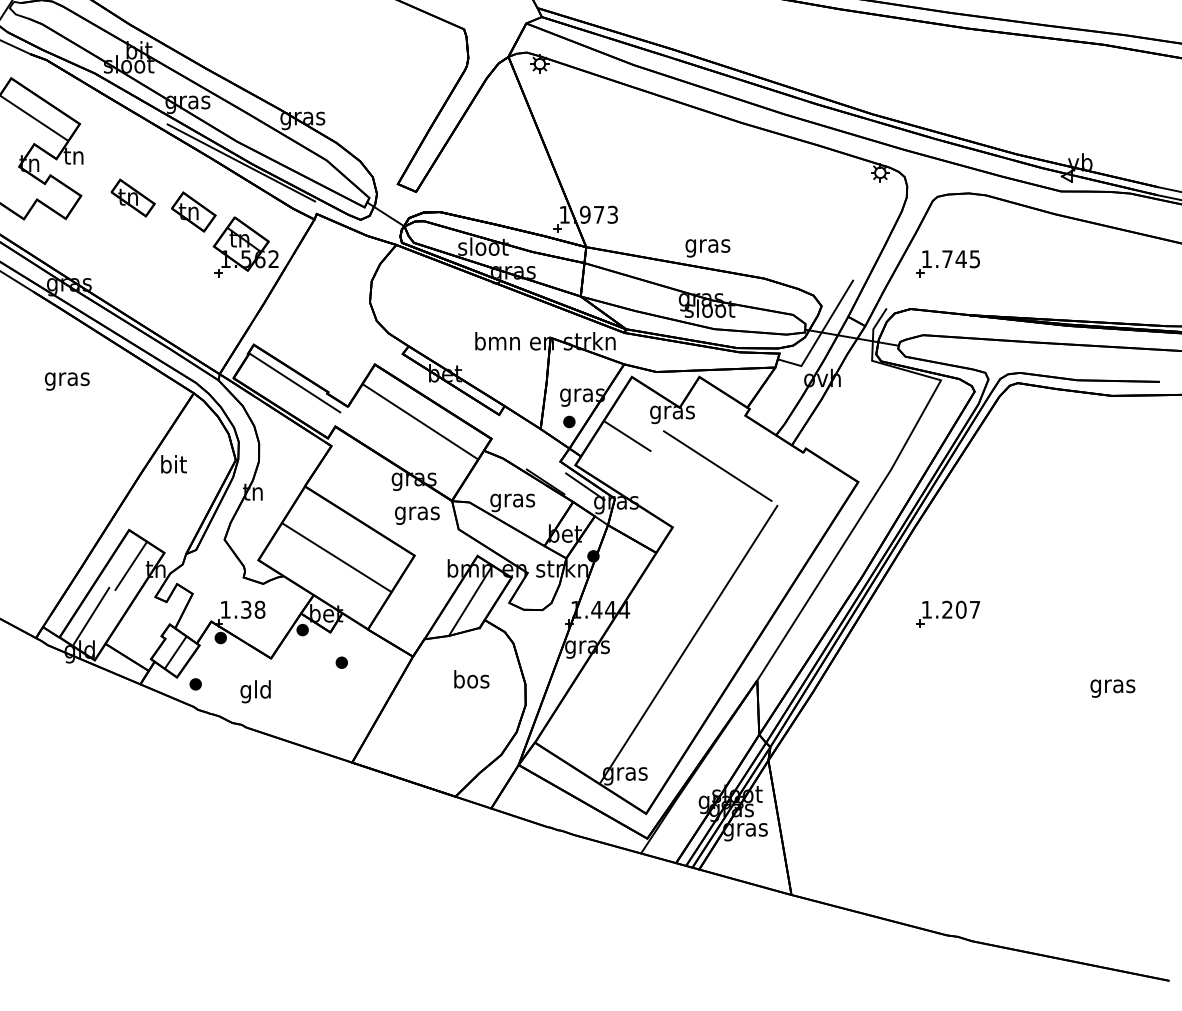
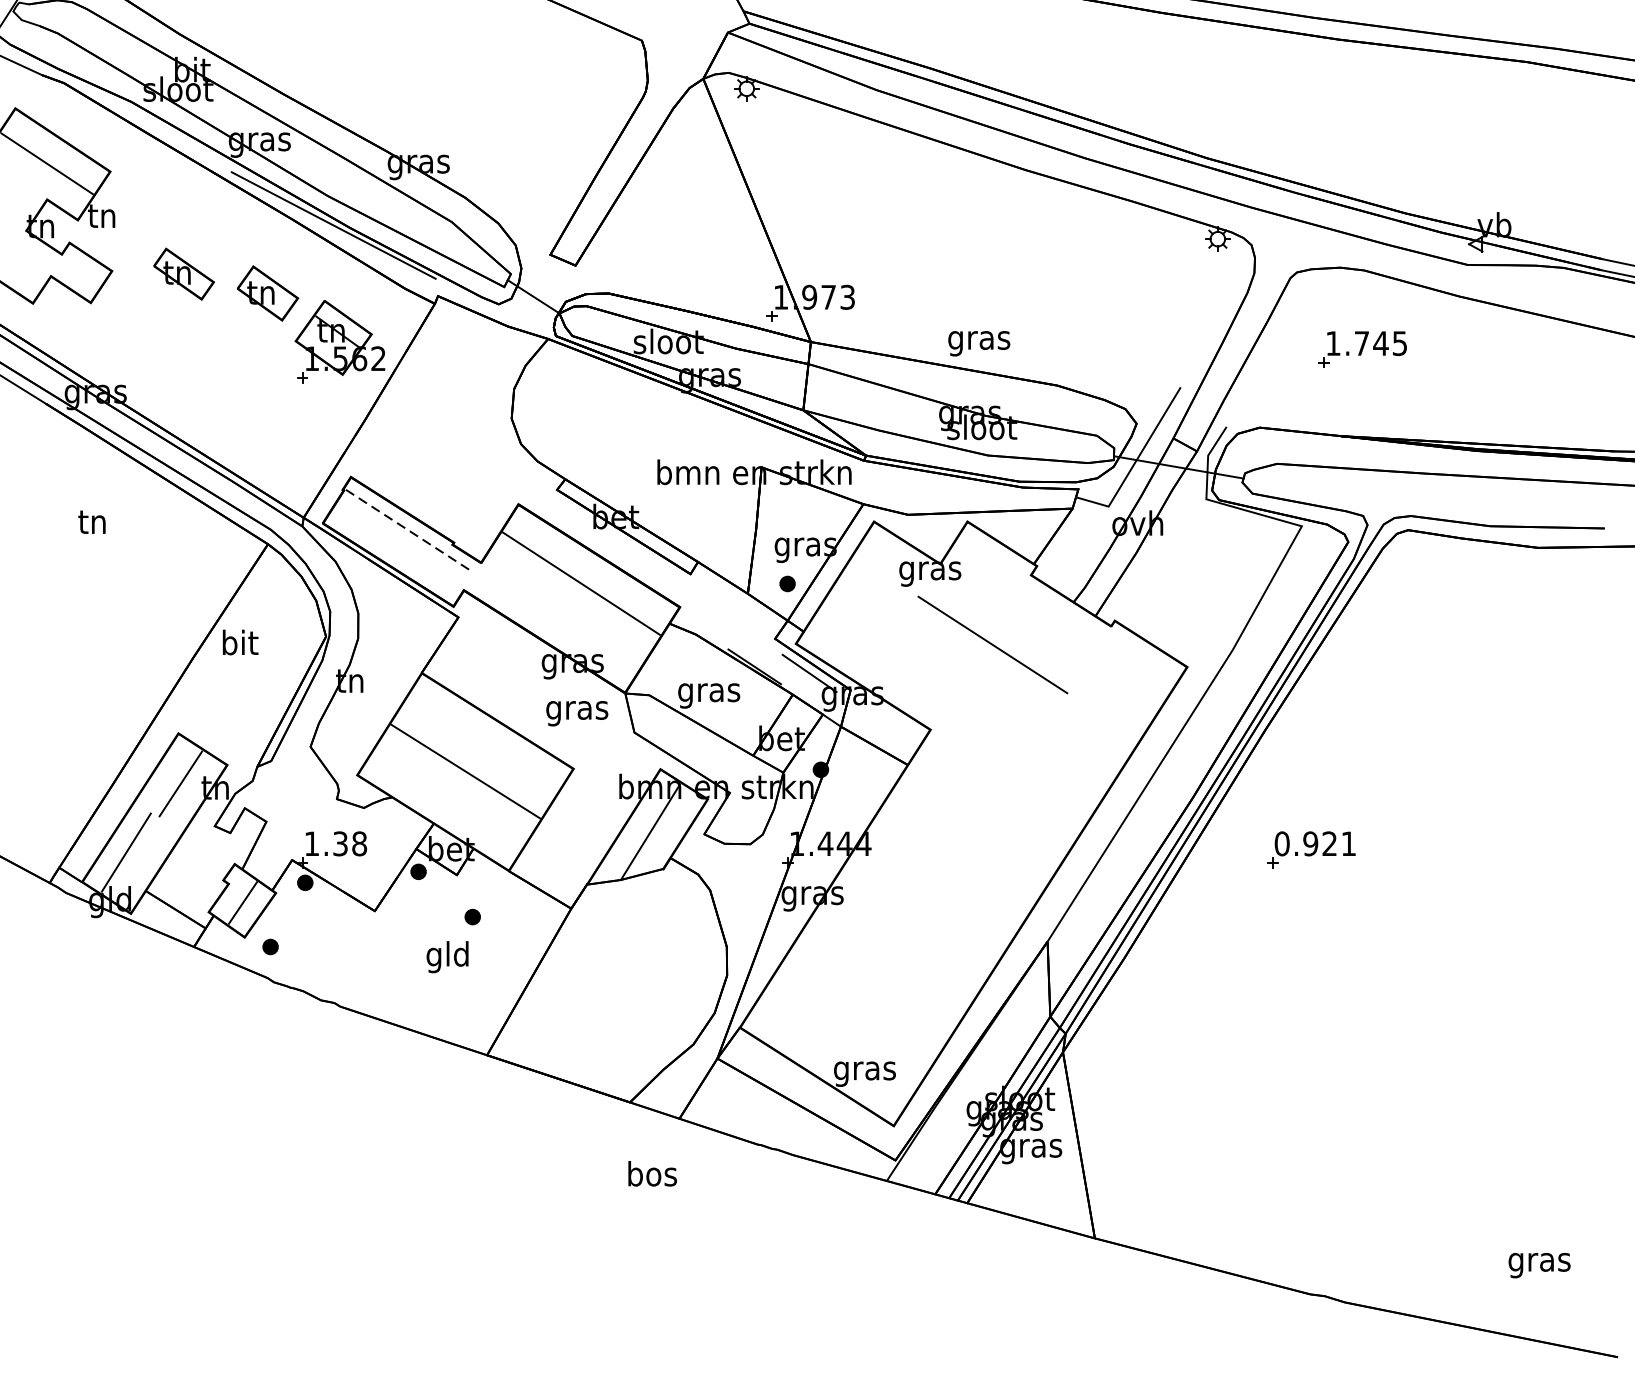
part: (947, 263) -> (1361, 349), moved
text: (67, 379) -> (93, 525), gras -> tn
line: (295, 383) -> (408, 530), solid -> dashed
line: (627, 436) -> (868, 604), removed
text: (950, 609) -> (1314, 843), 1.207 -> 0.921
line: (688, 643) -> (952, 890), removed
text: (471, 679) -> (652, 1174), moved
text: (1112, 688) -> (1539, 1265), moved
text: (255, 691) -> (447, 956), moved

